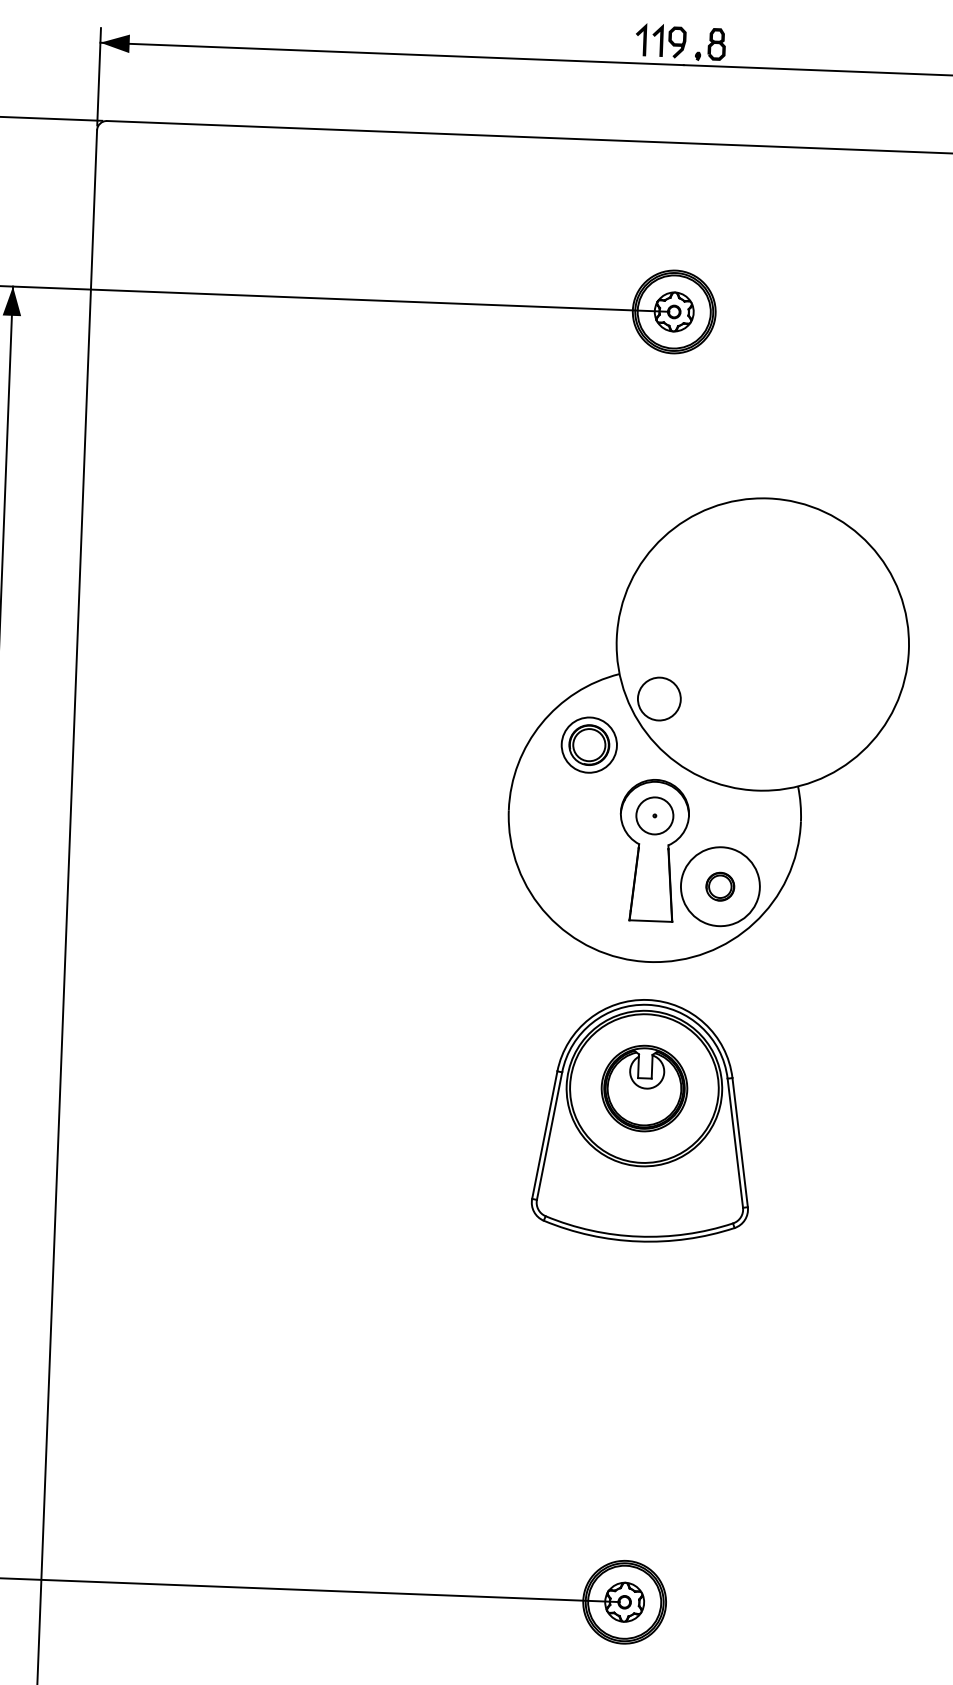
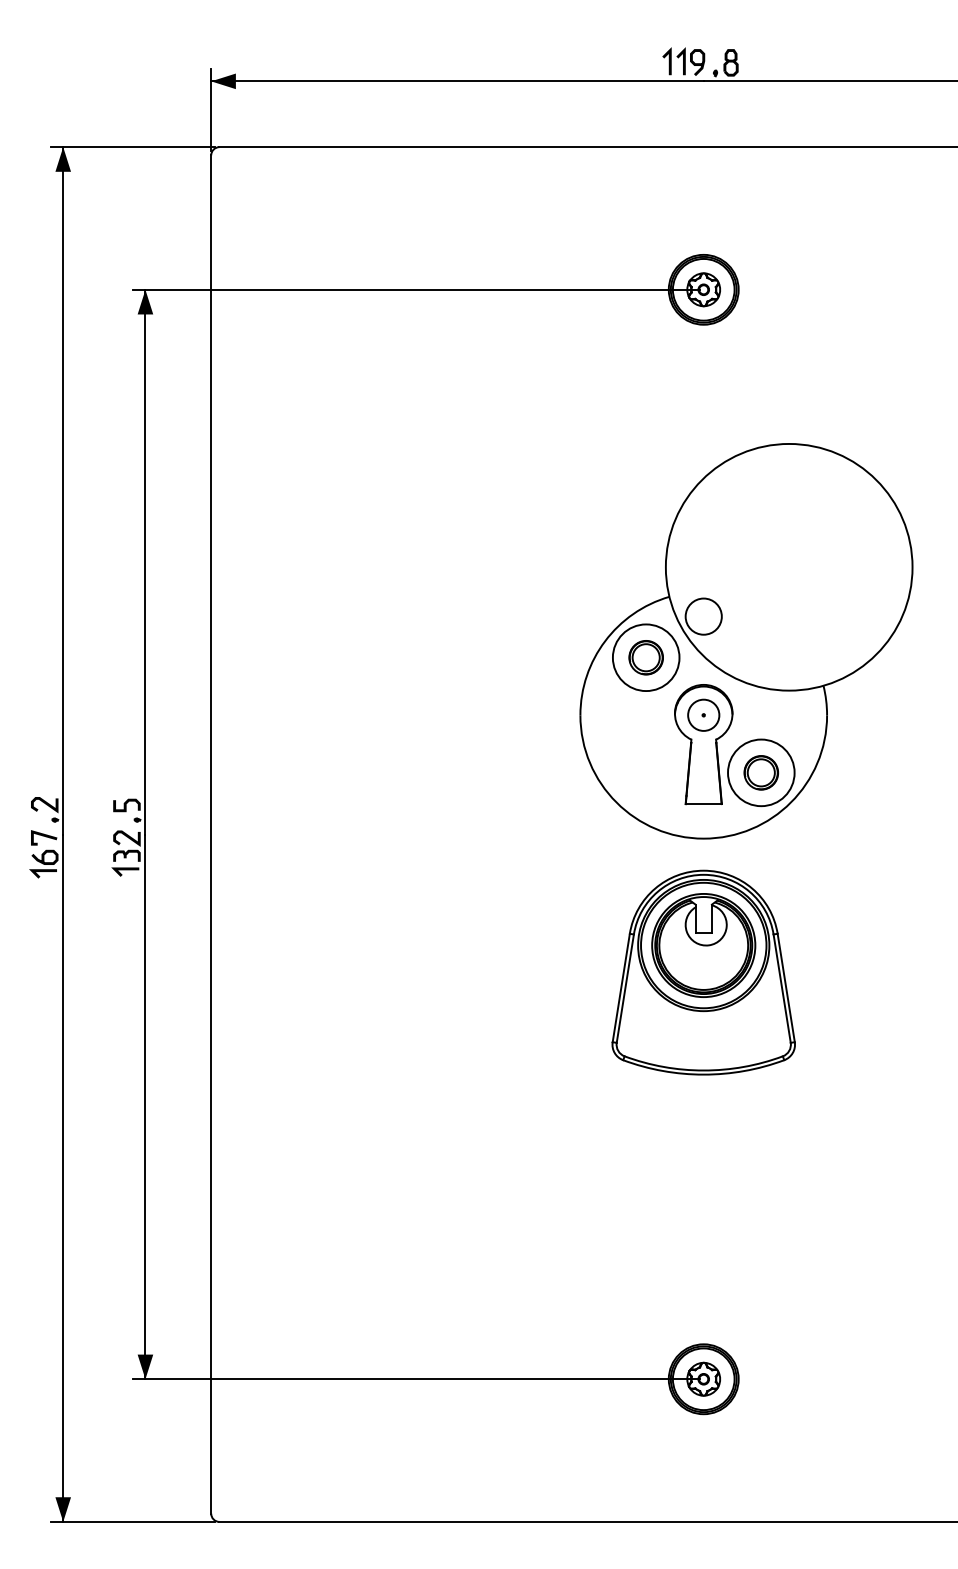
circle: (588, 744) -> (645, 657), size x1.43
part: (719, 886) -> (760, 772), size x1.43
part: (644, 1088) -> (703, 945), size x1.43

